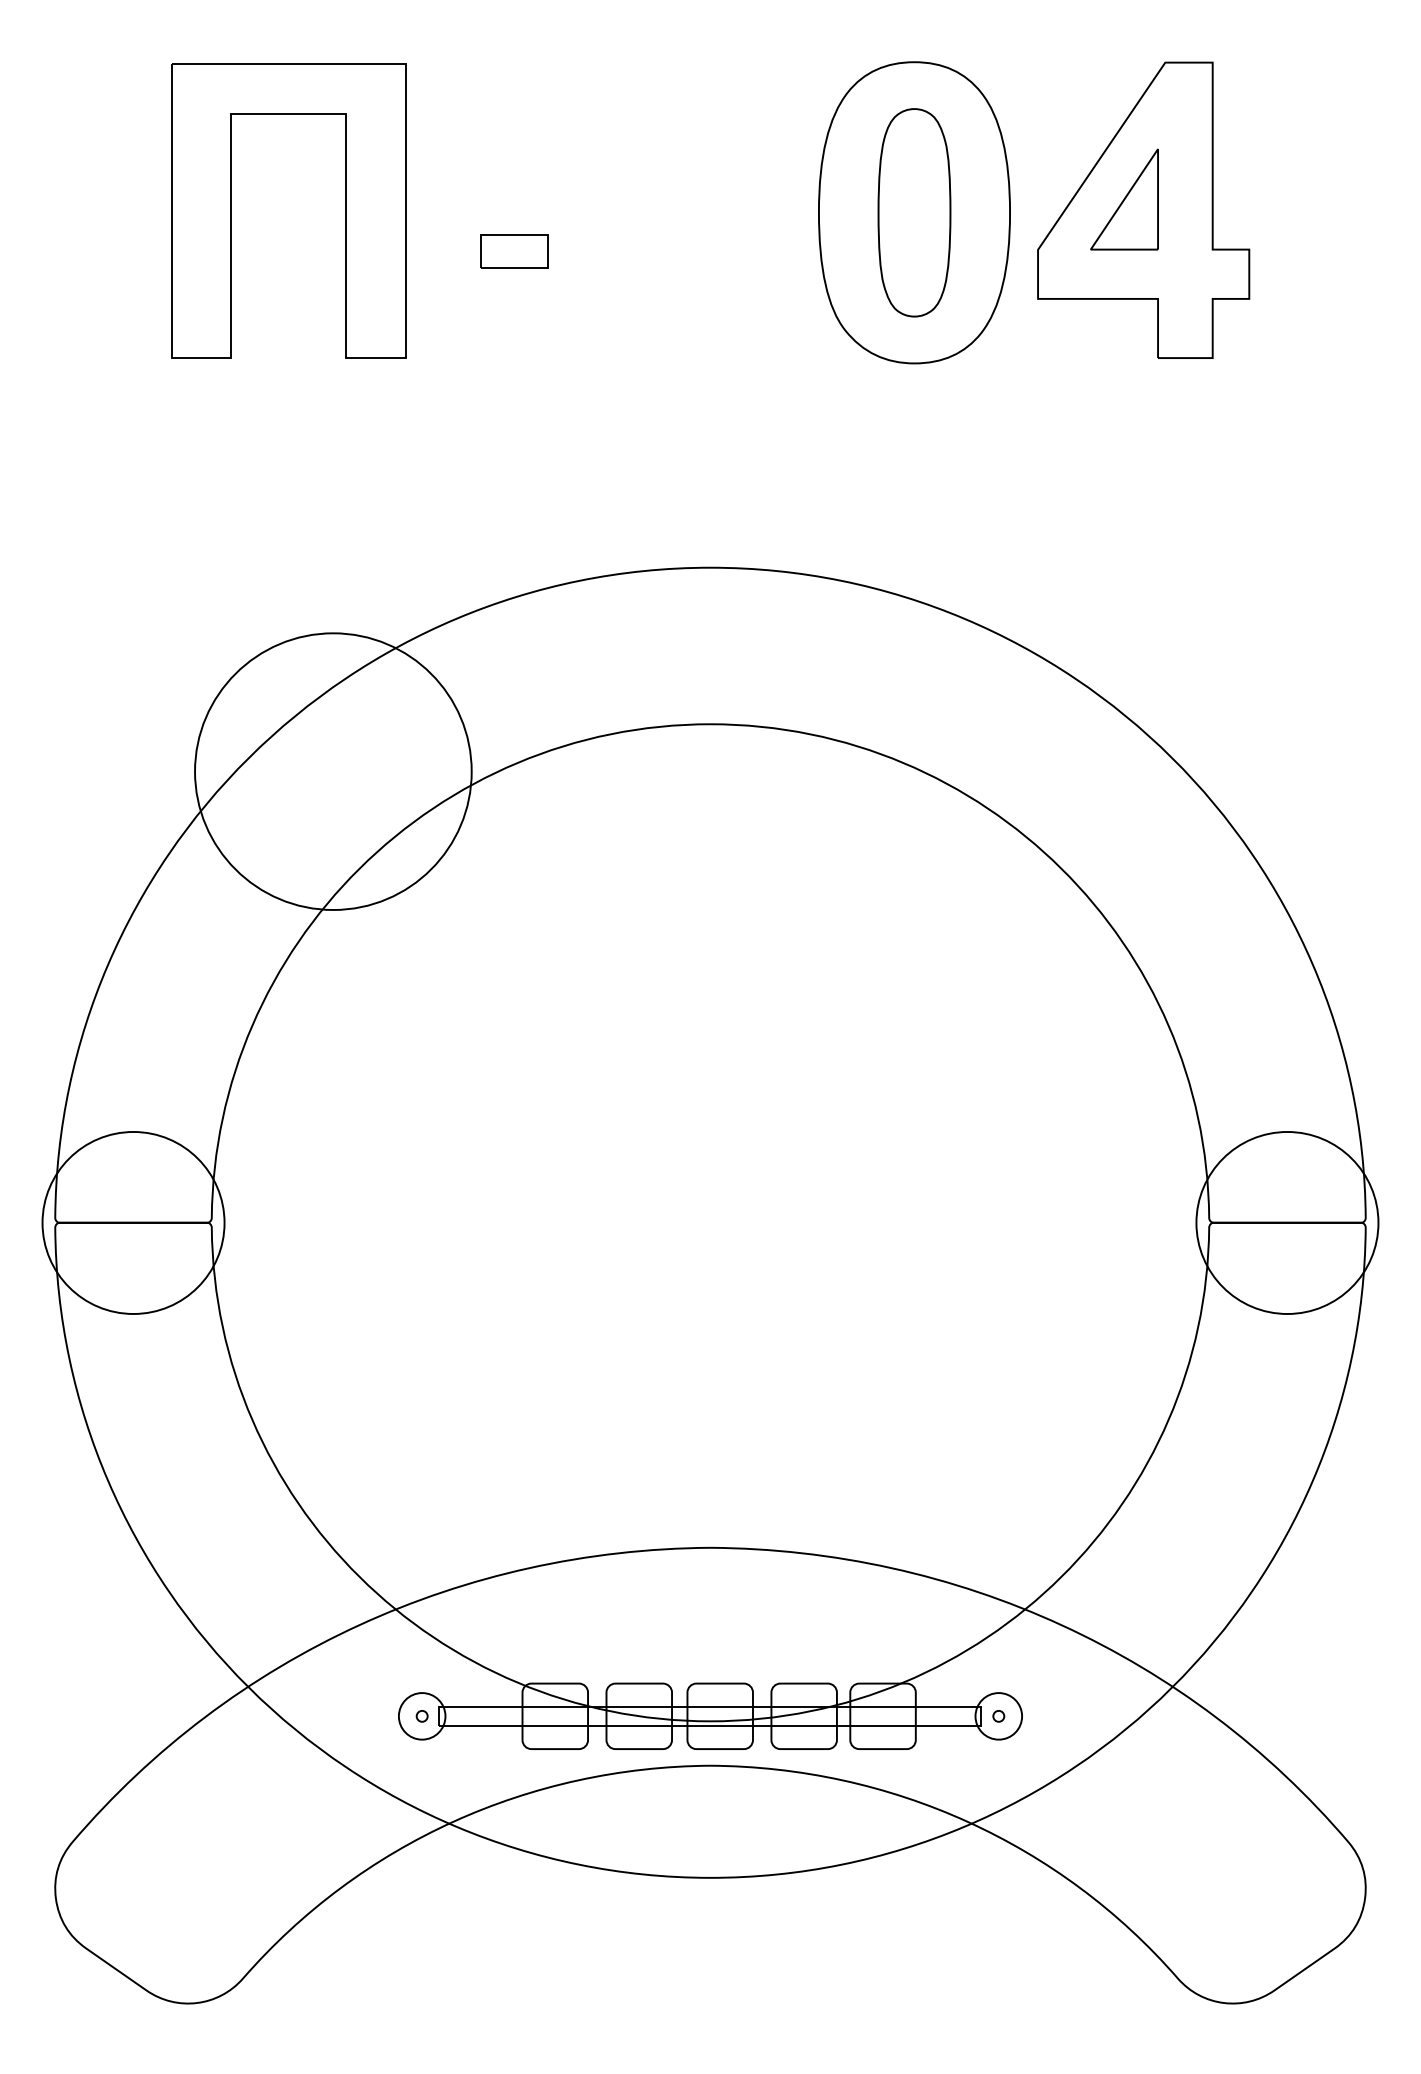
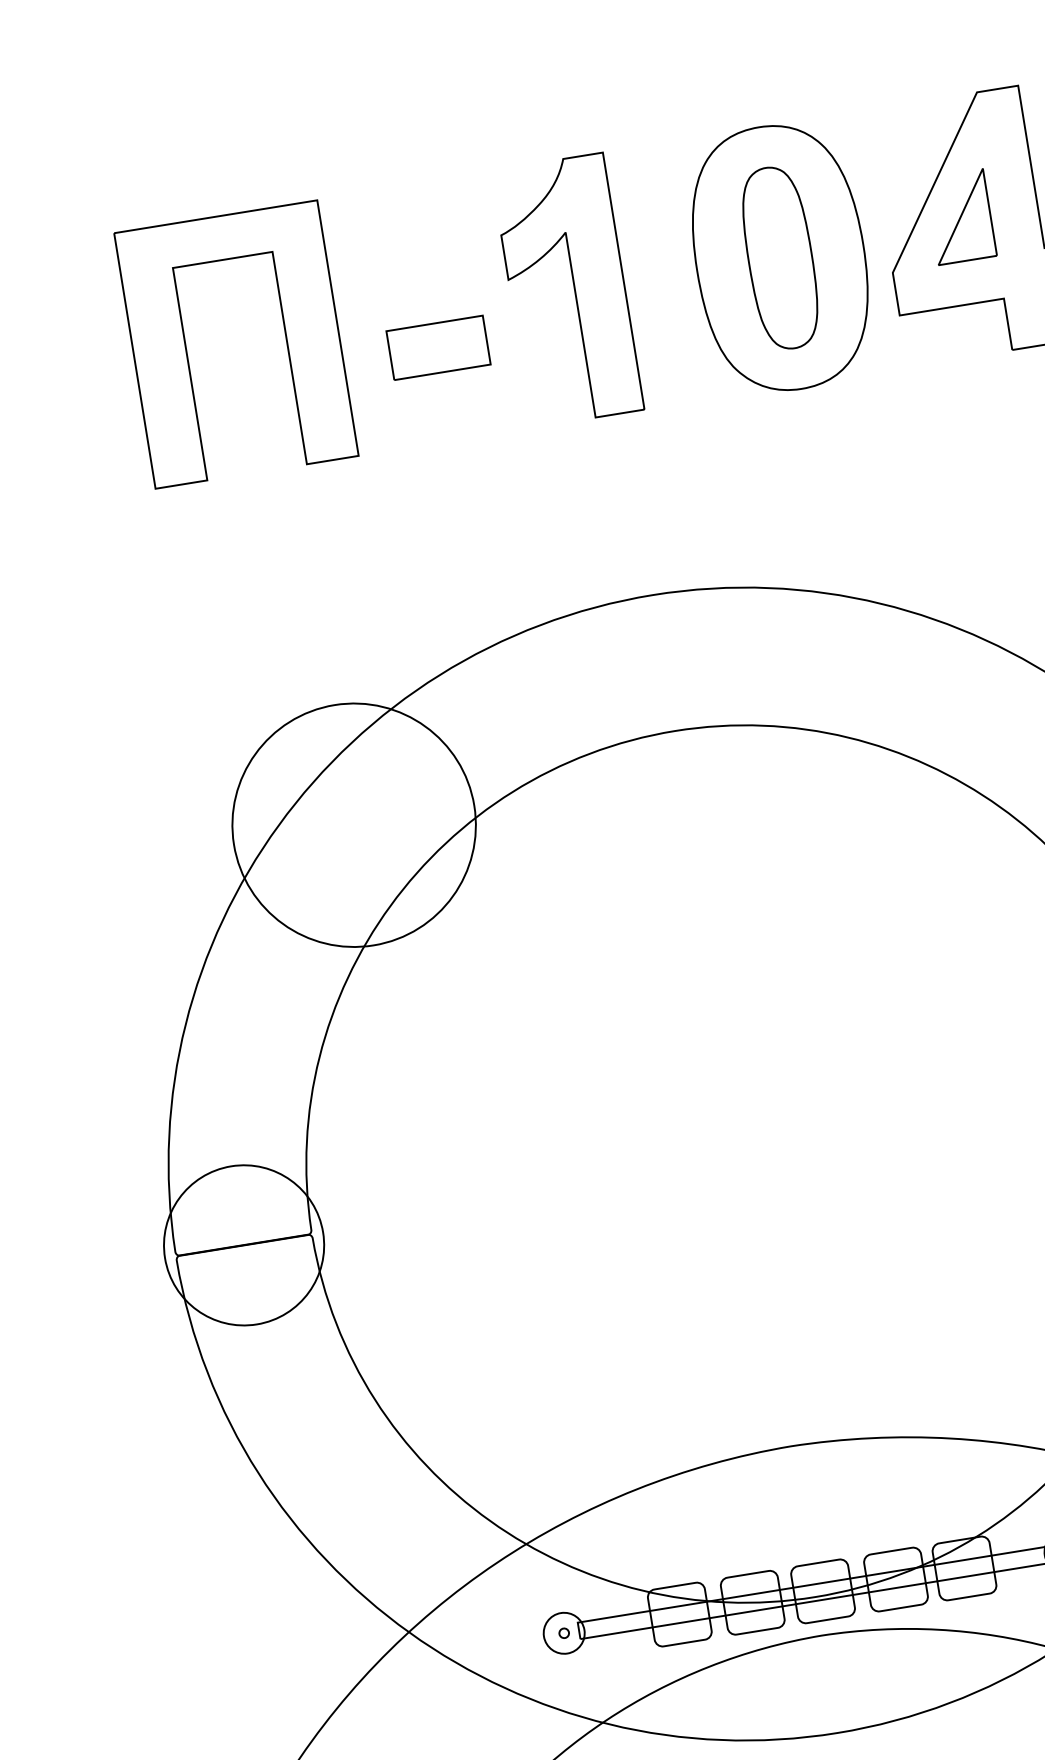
part: (677, 209) -> (573, 288), added
part: (514, 251) -> (438, 347), size x1.67

